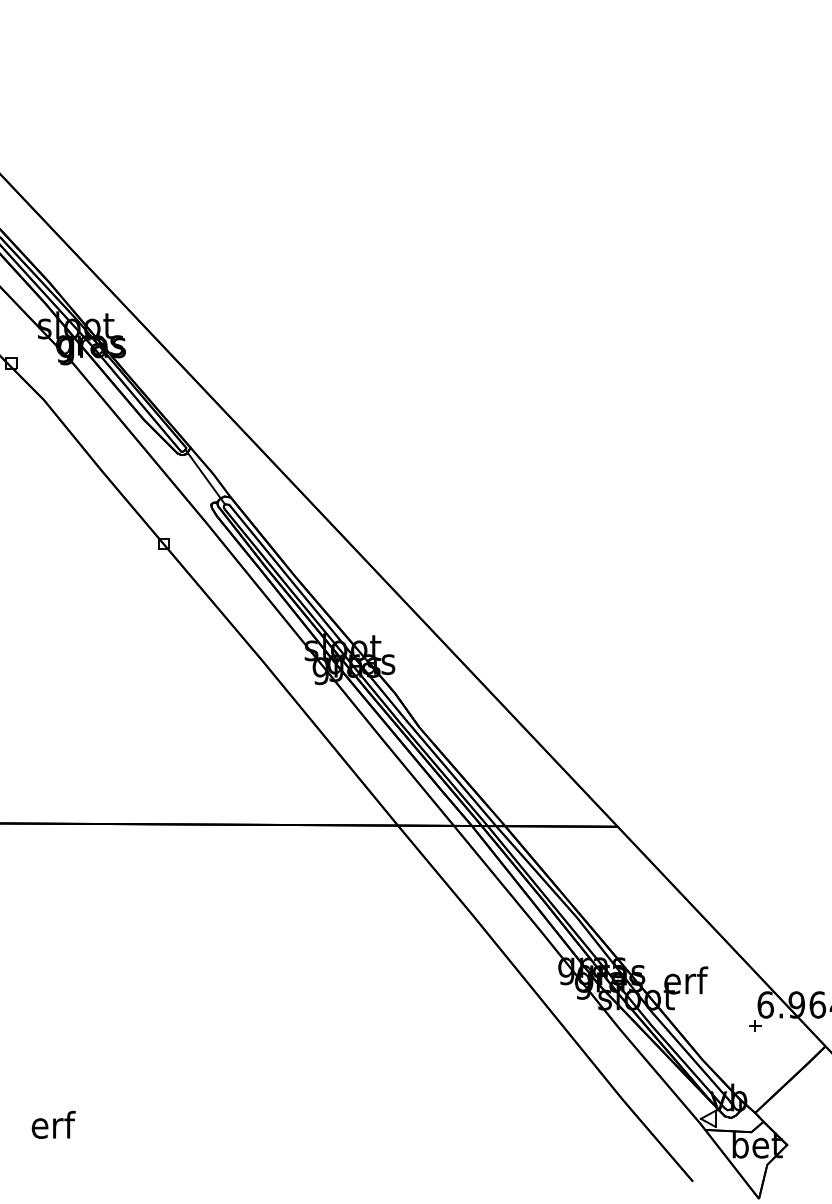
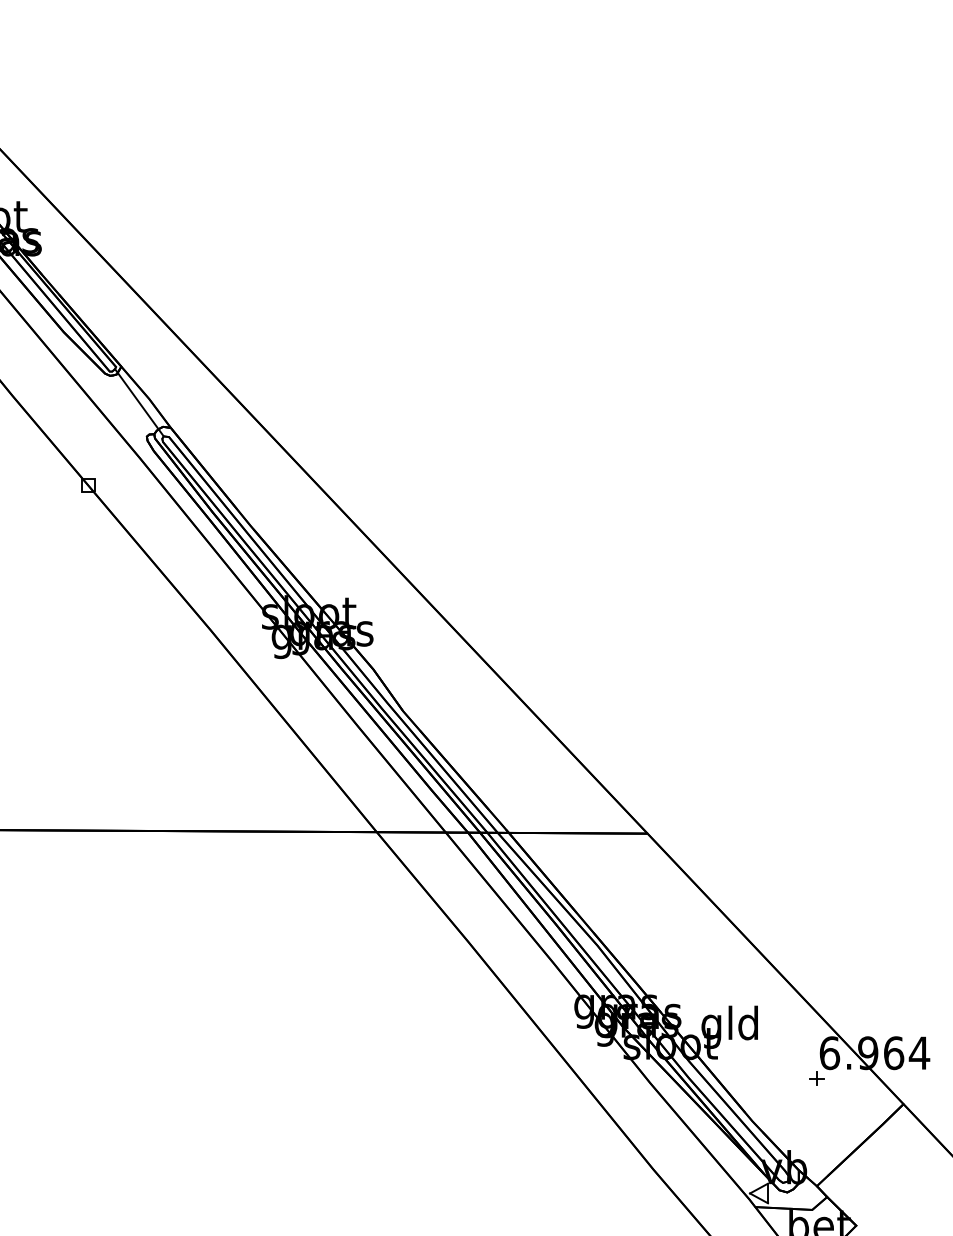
text: (684, 983) -> (729, 1026), erf -> gld

